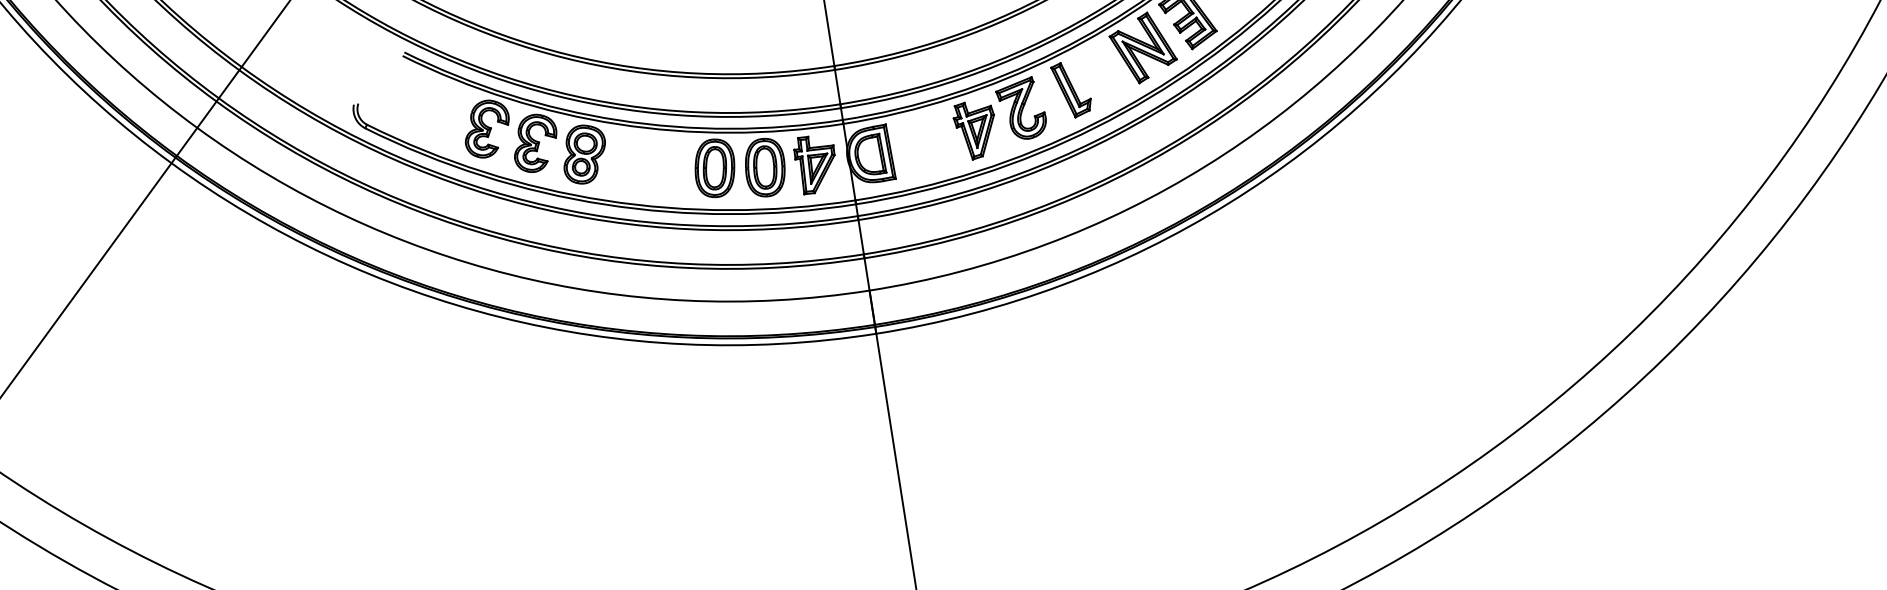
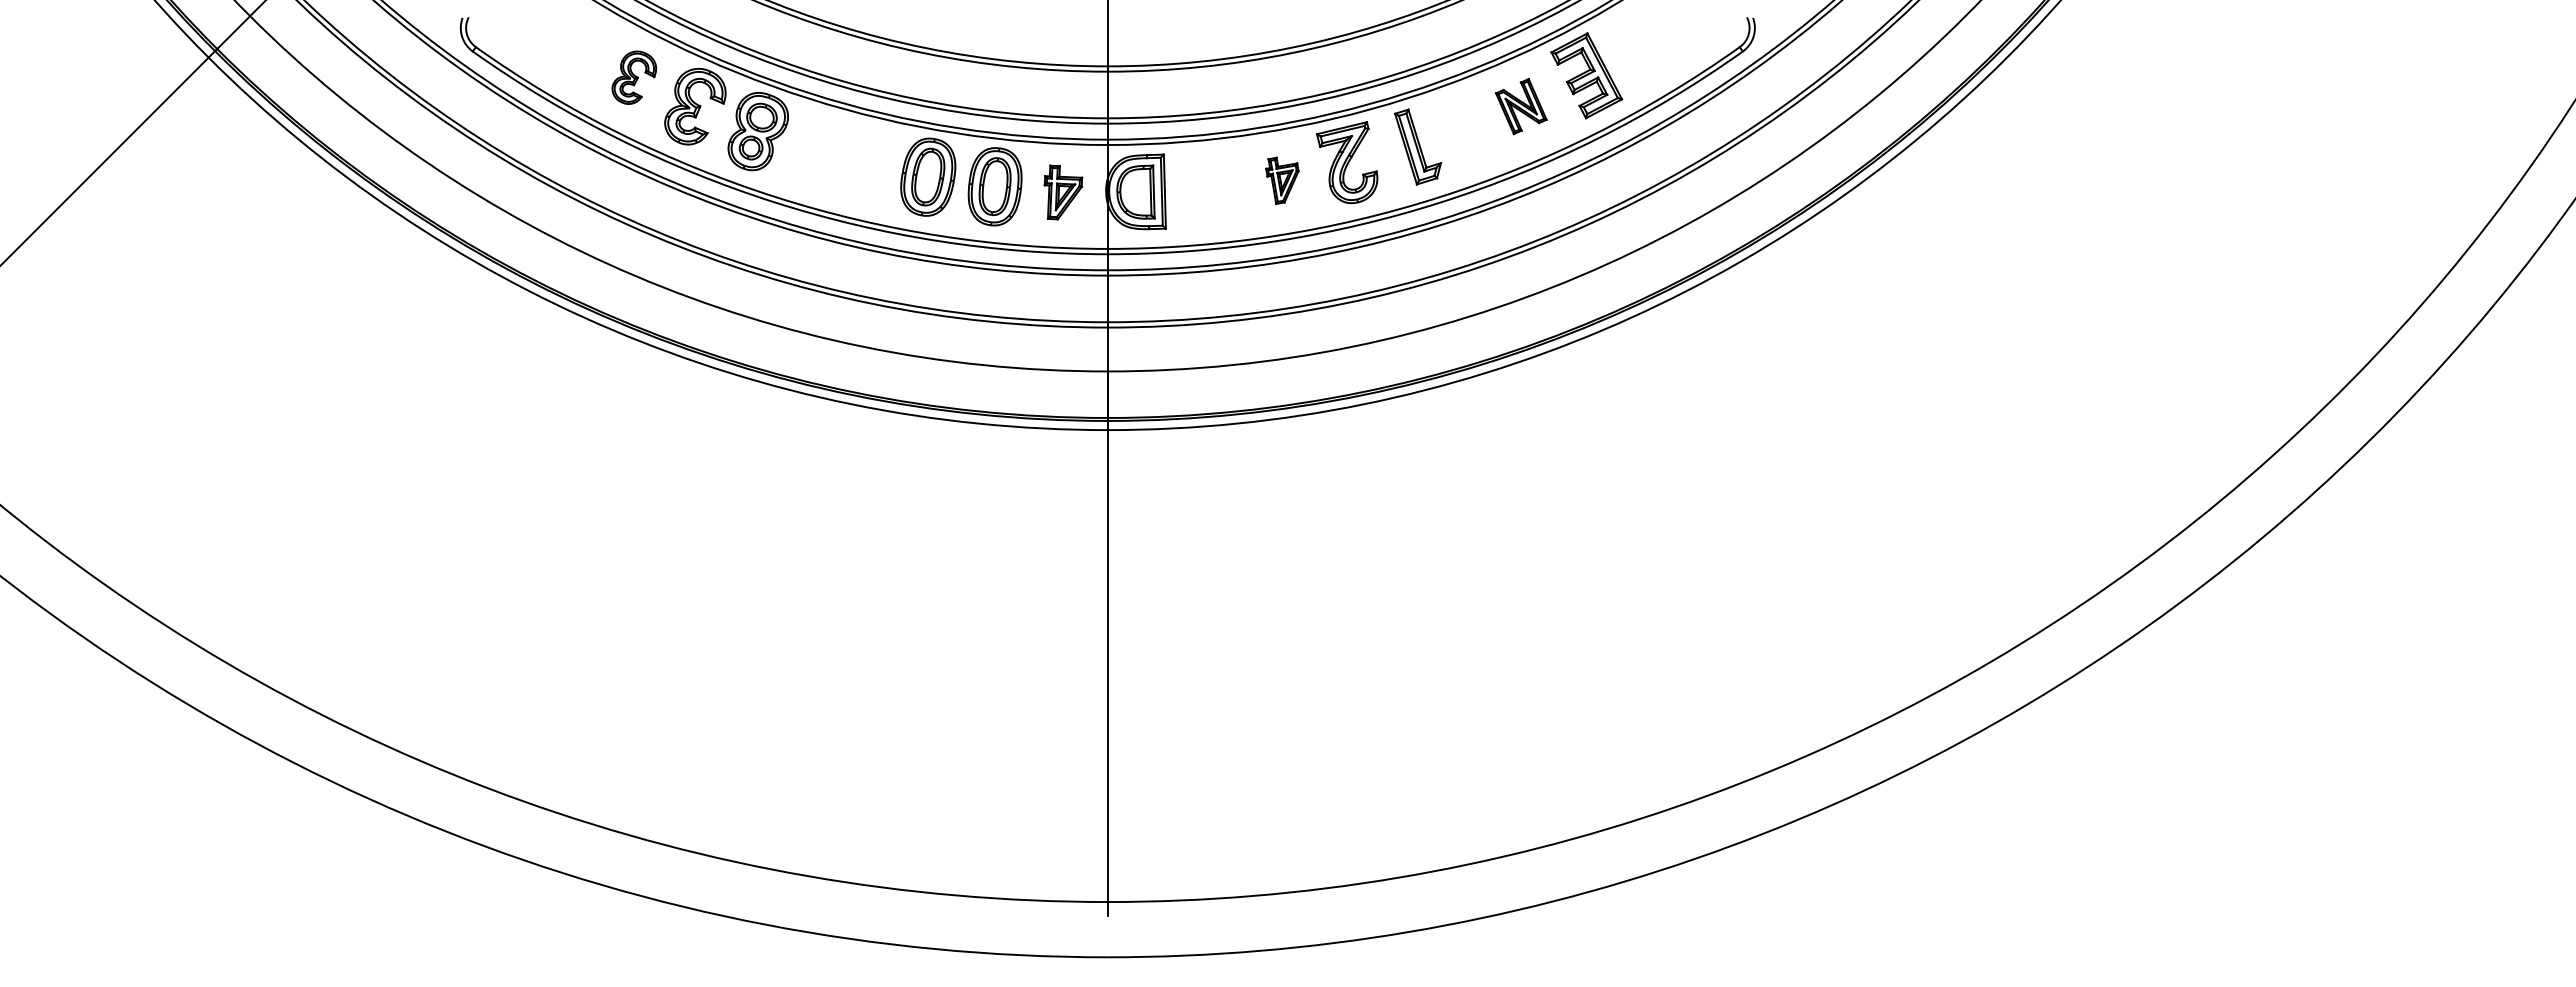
part: (1143, 47) -> (1521, 106), size x0.6
part: (487, 128) -> (634, 77), size x0.7
part: (976, 129) -> (1282, 180), size x0.6
part: (816, 163) -> (1063, 192), size x0.7

